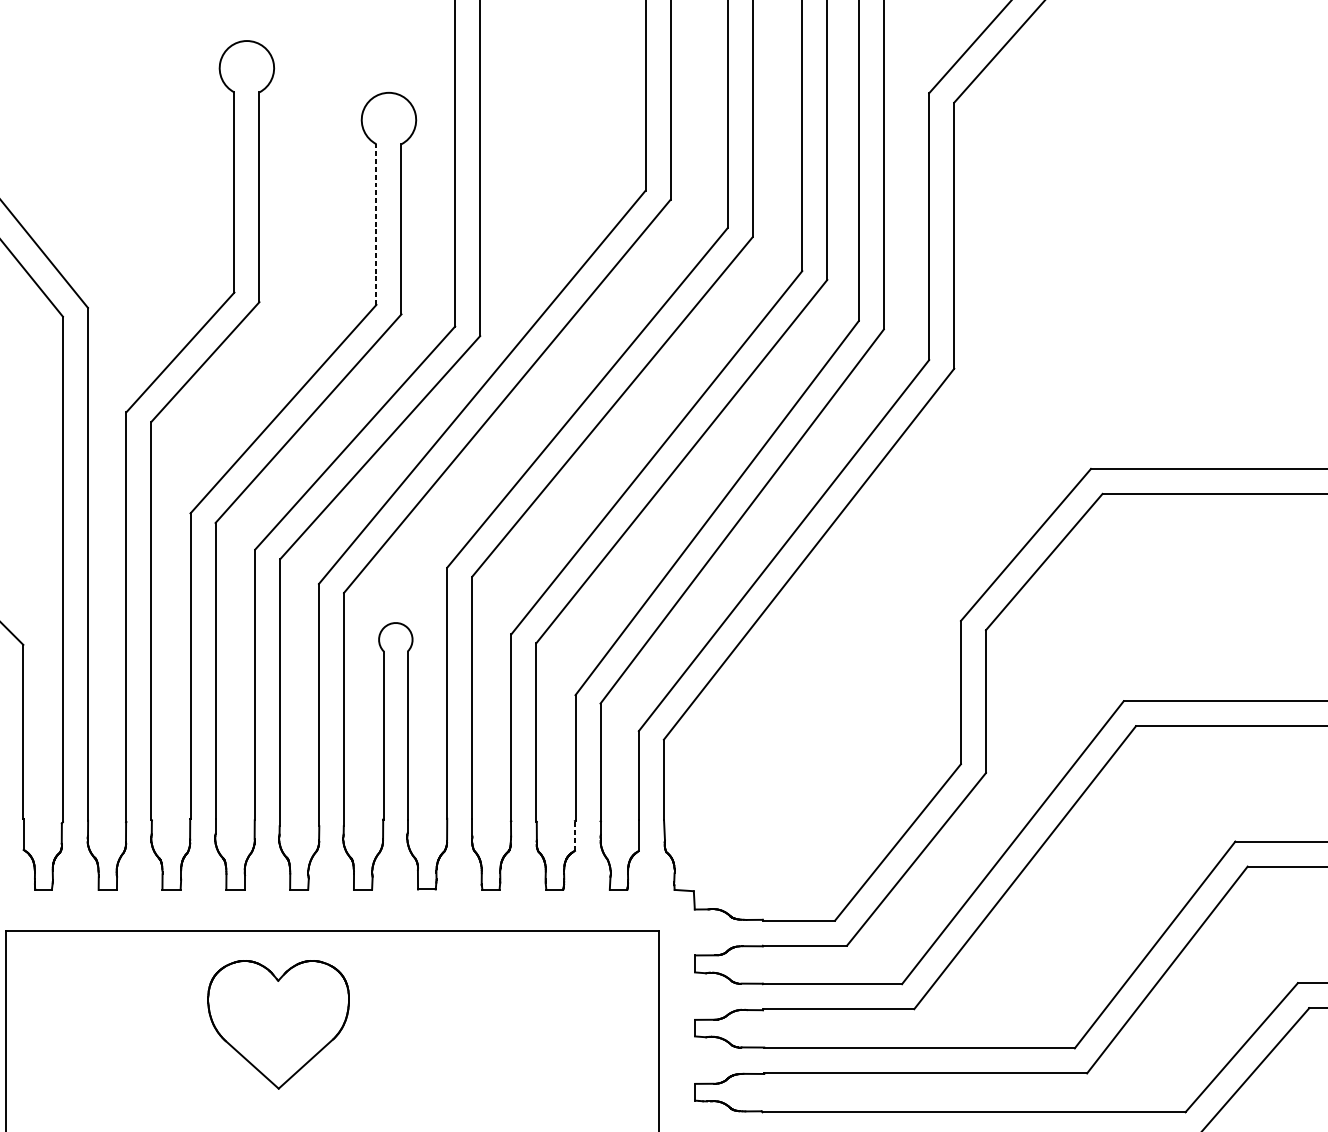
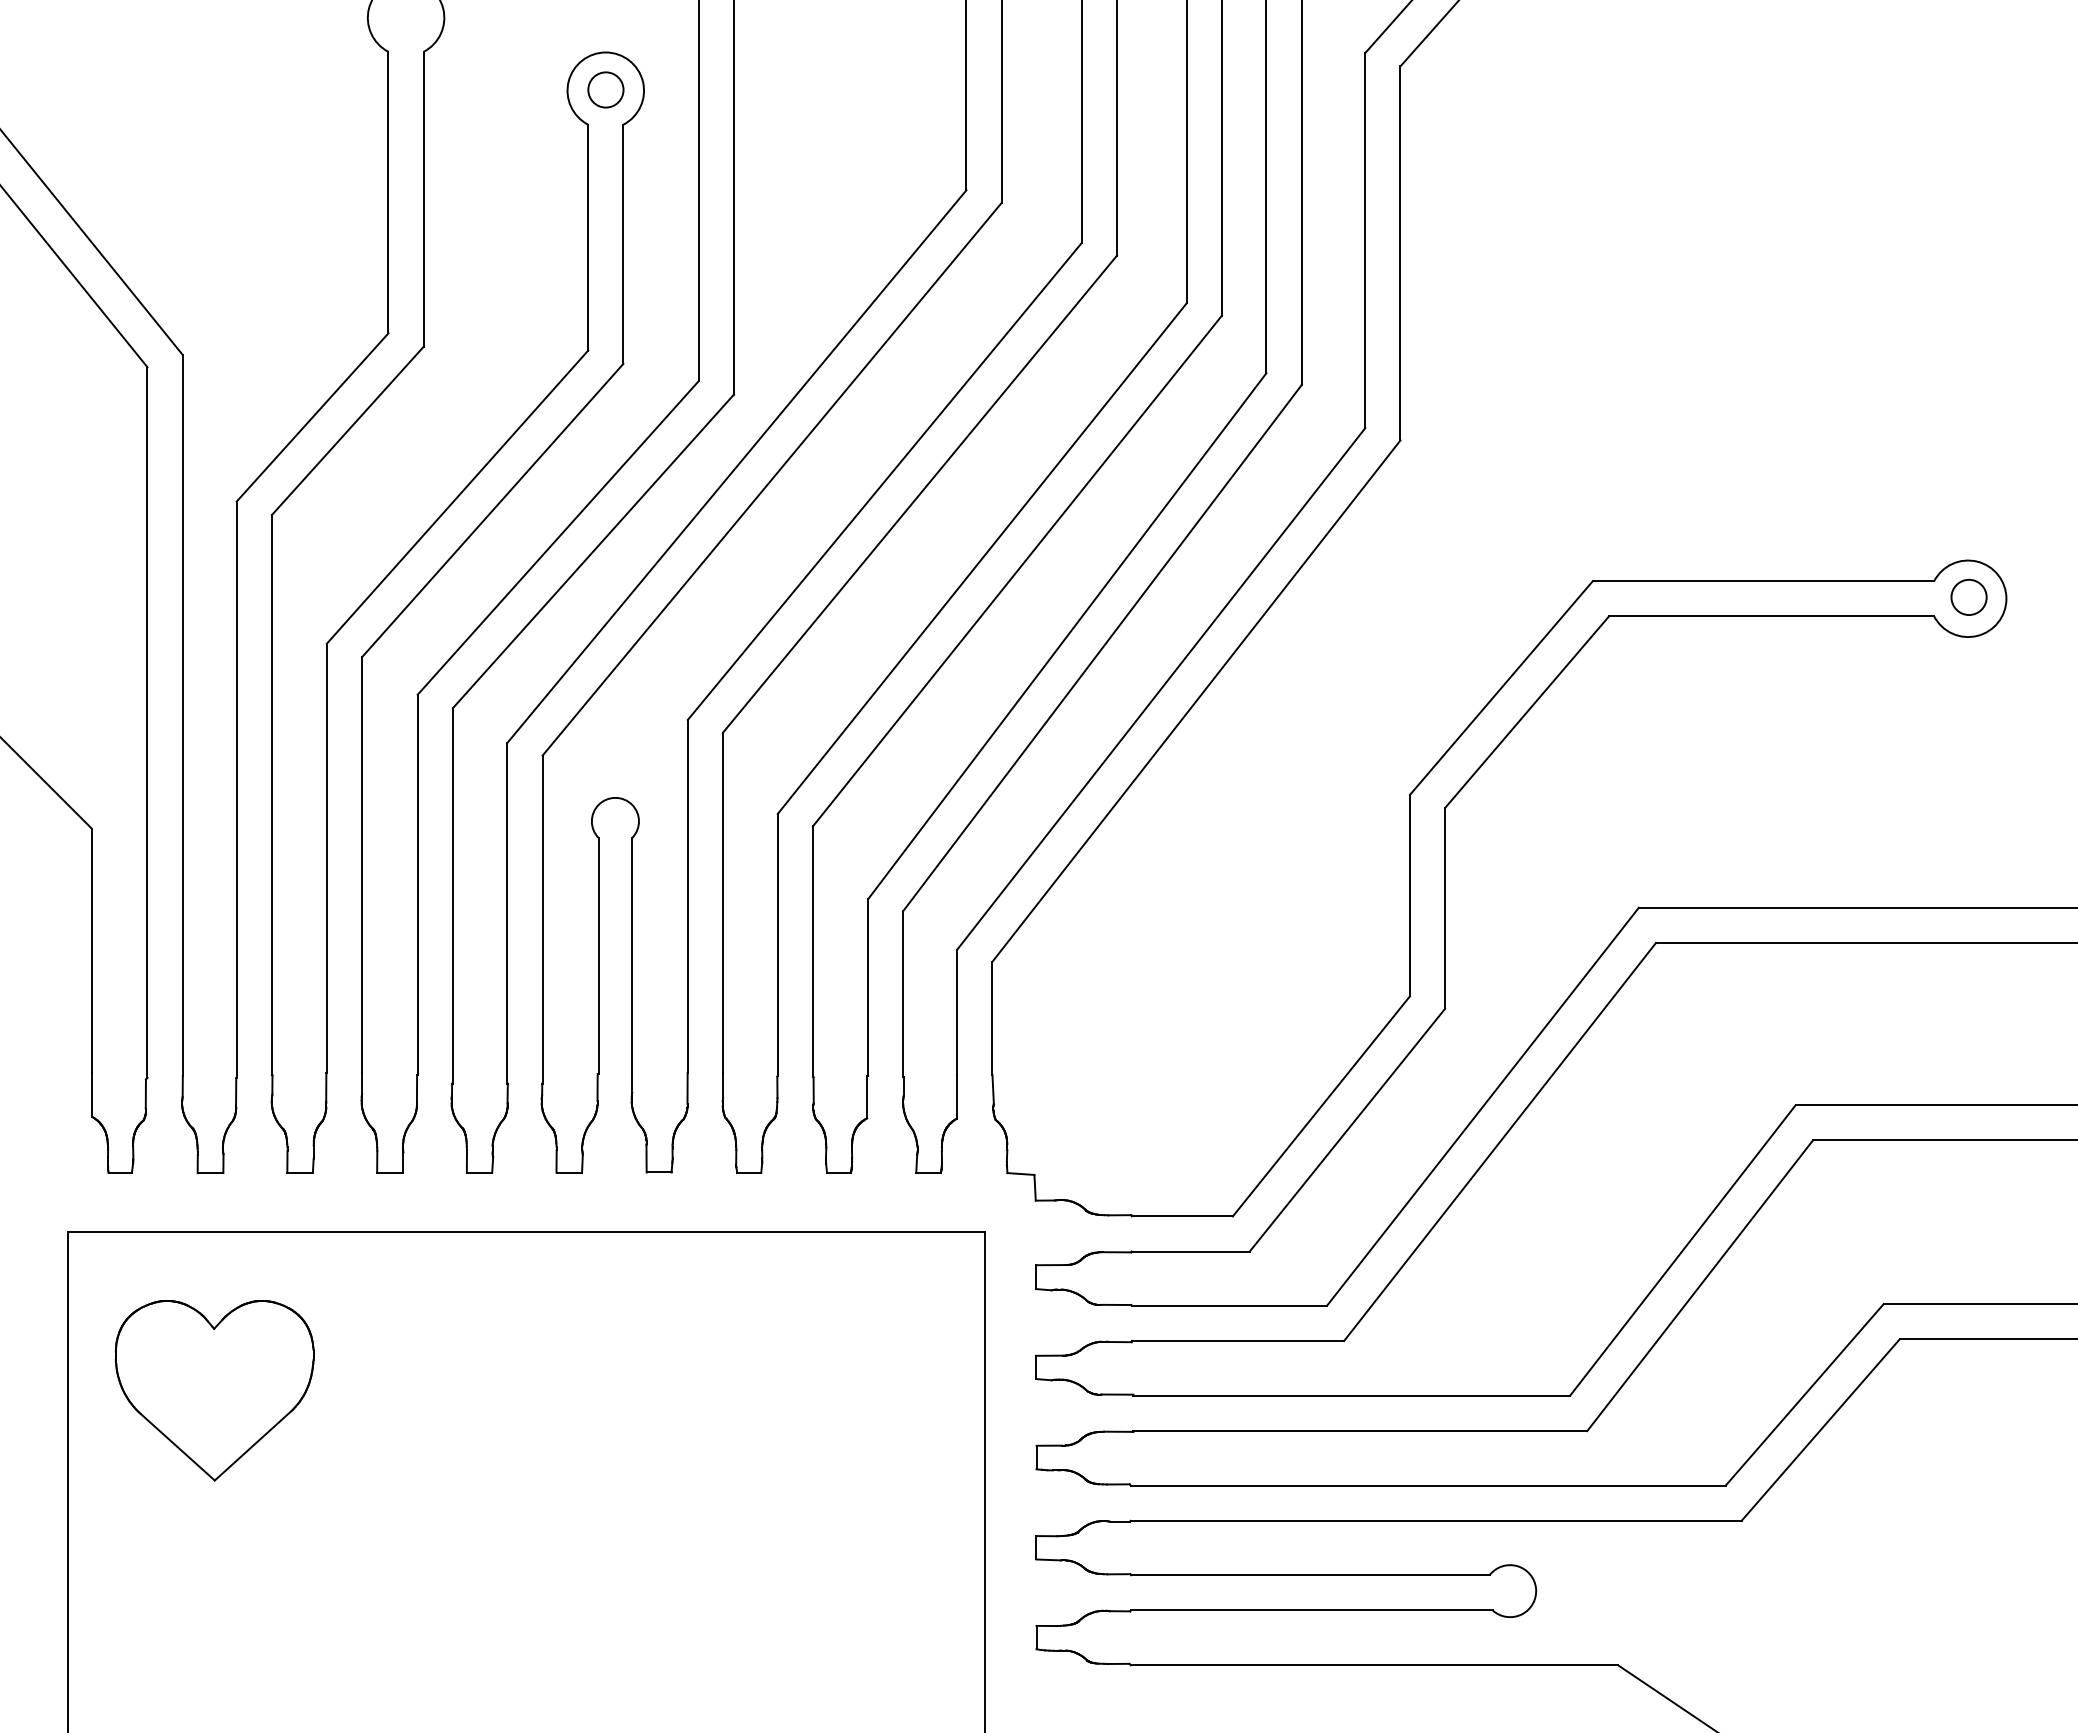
circle: (388, 119) -> (605, 89), added
line: (376, 224) -> (588, 237), dashed -> solid
line: (575, 835) -> (867, 1096), dashed -> solid
part: (278, 1024) -> (214, 1390), moved

